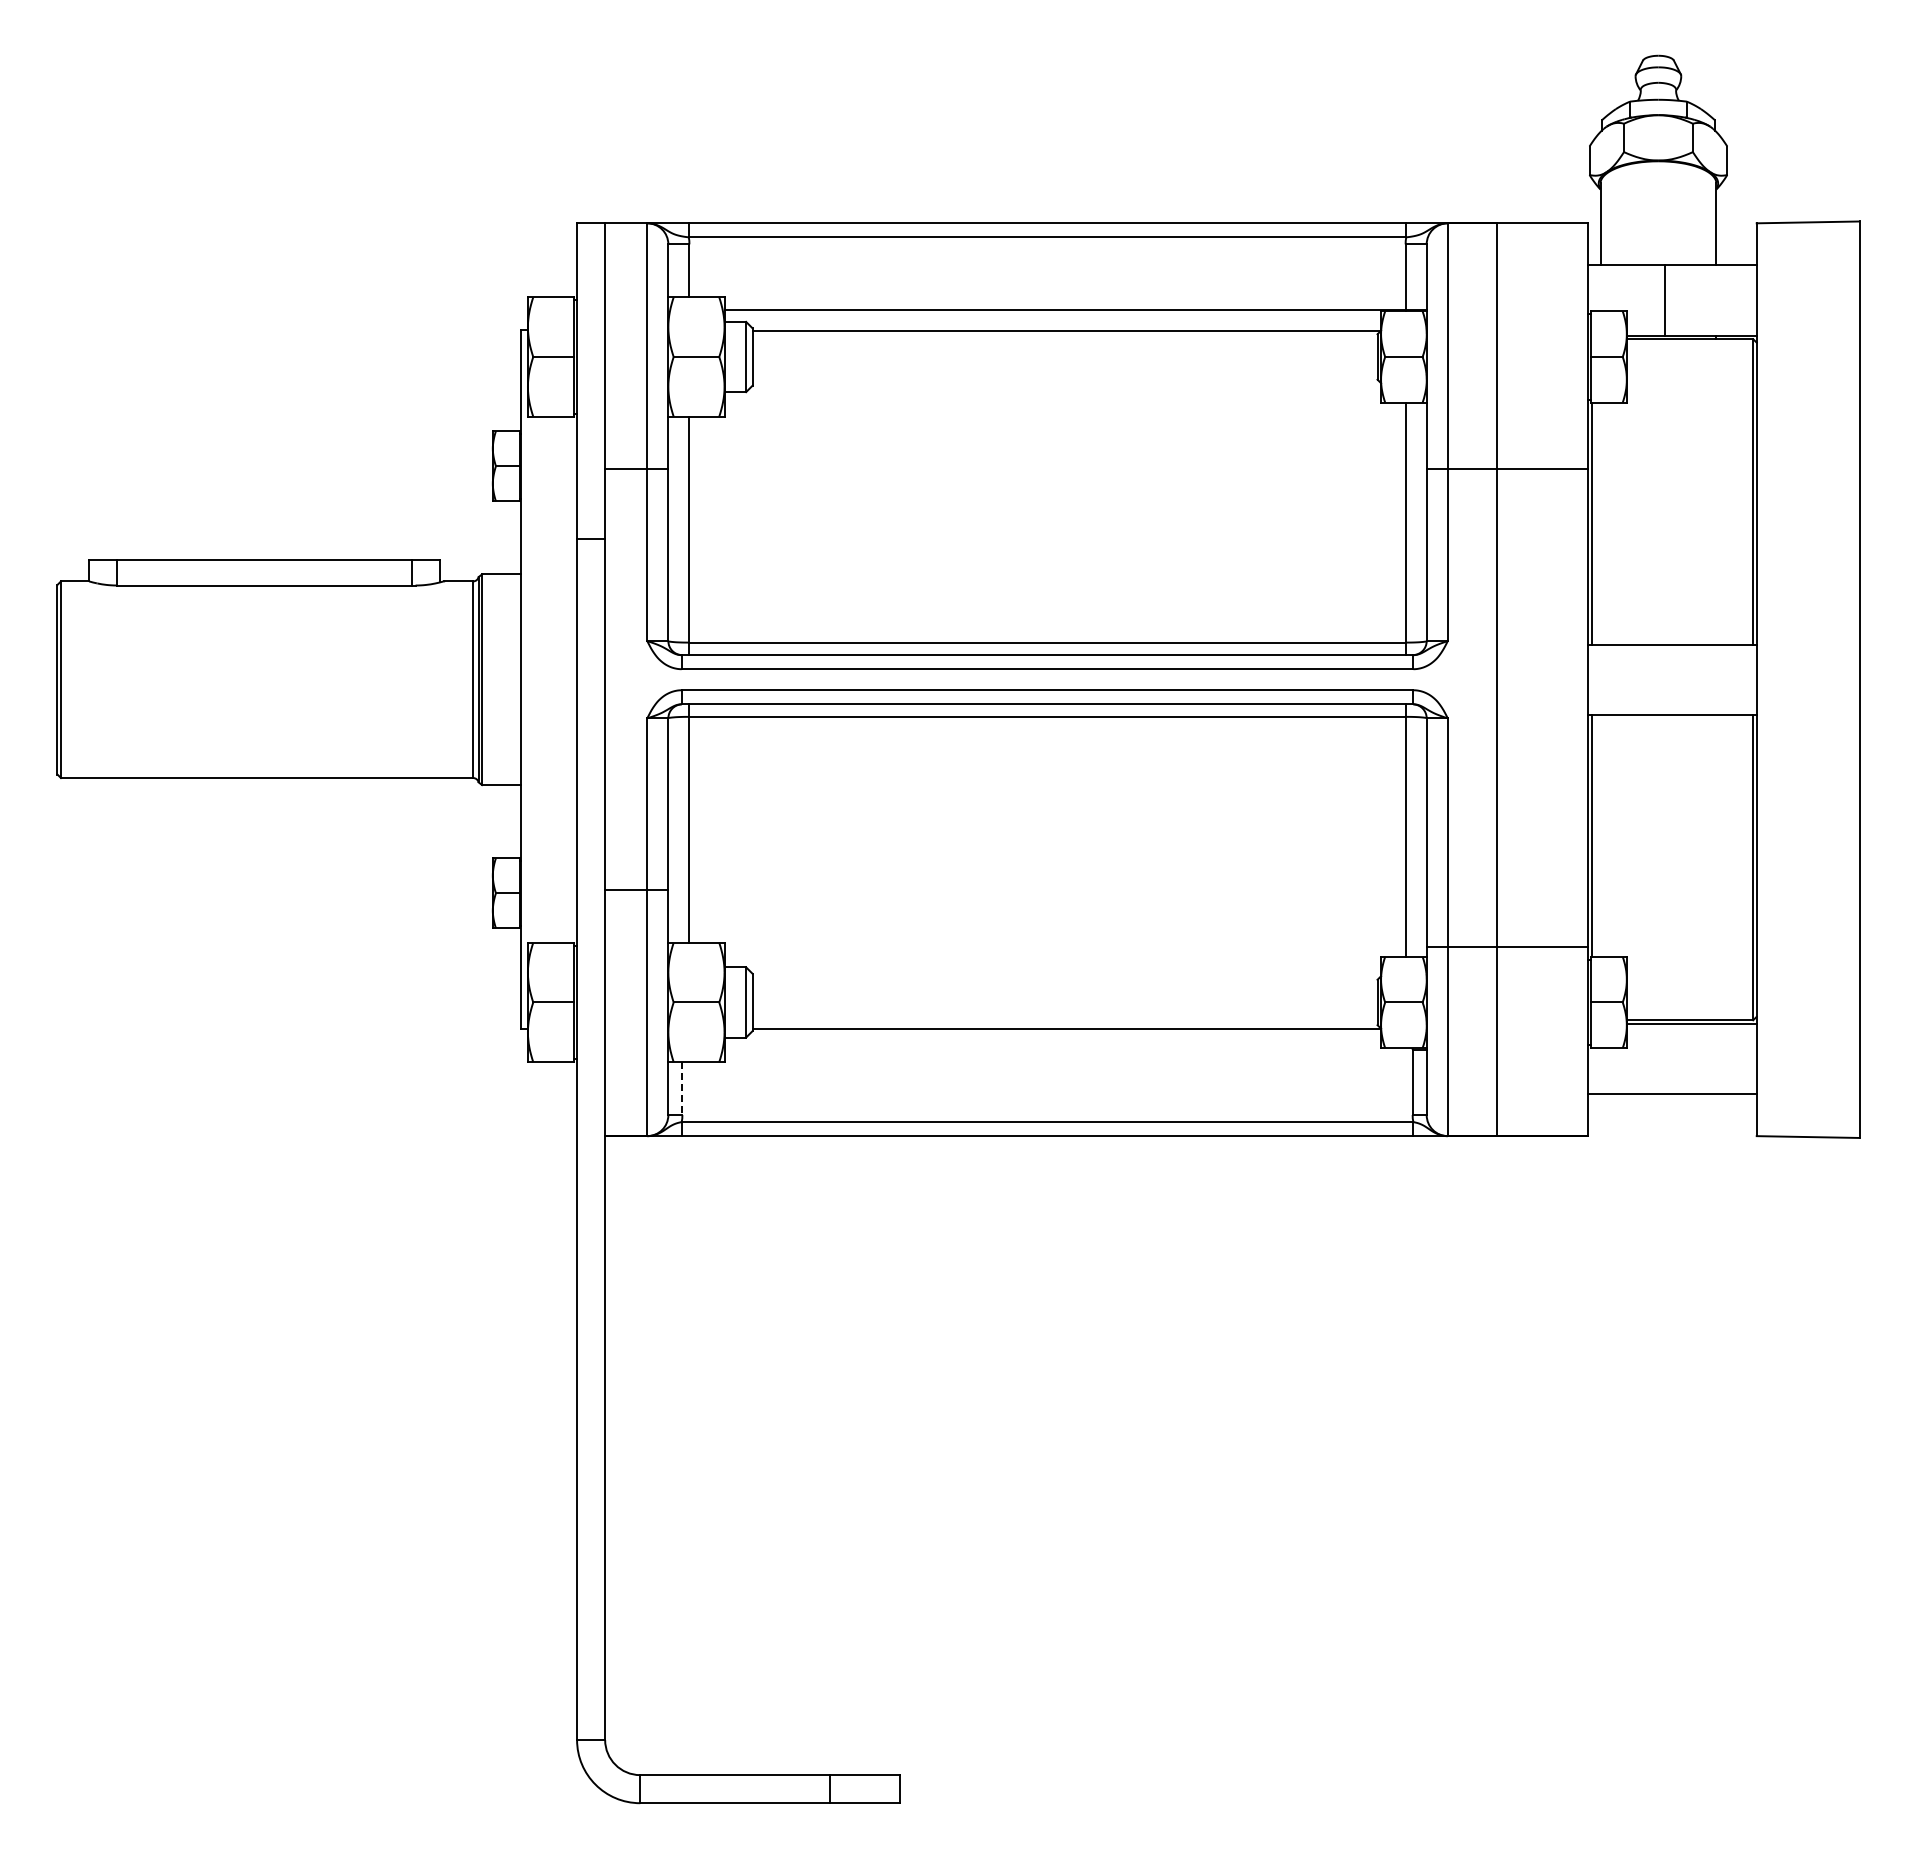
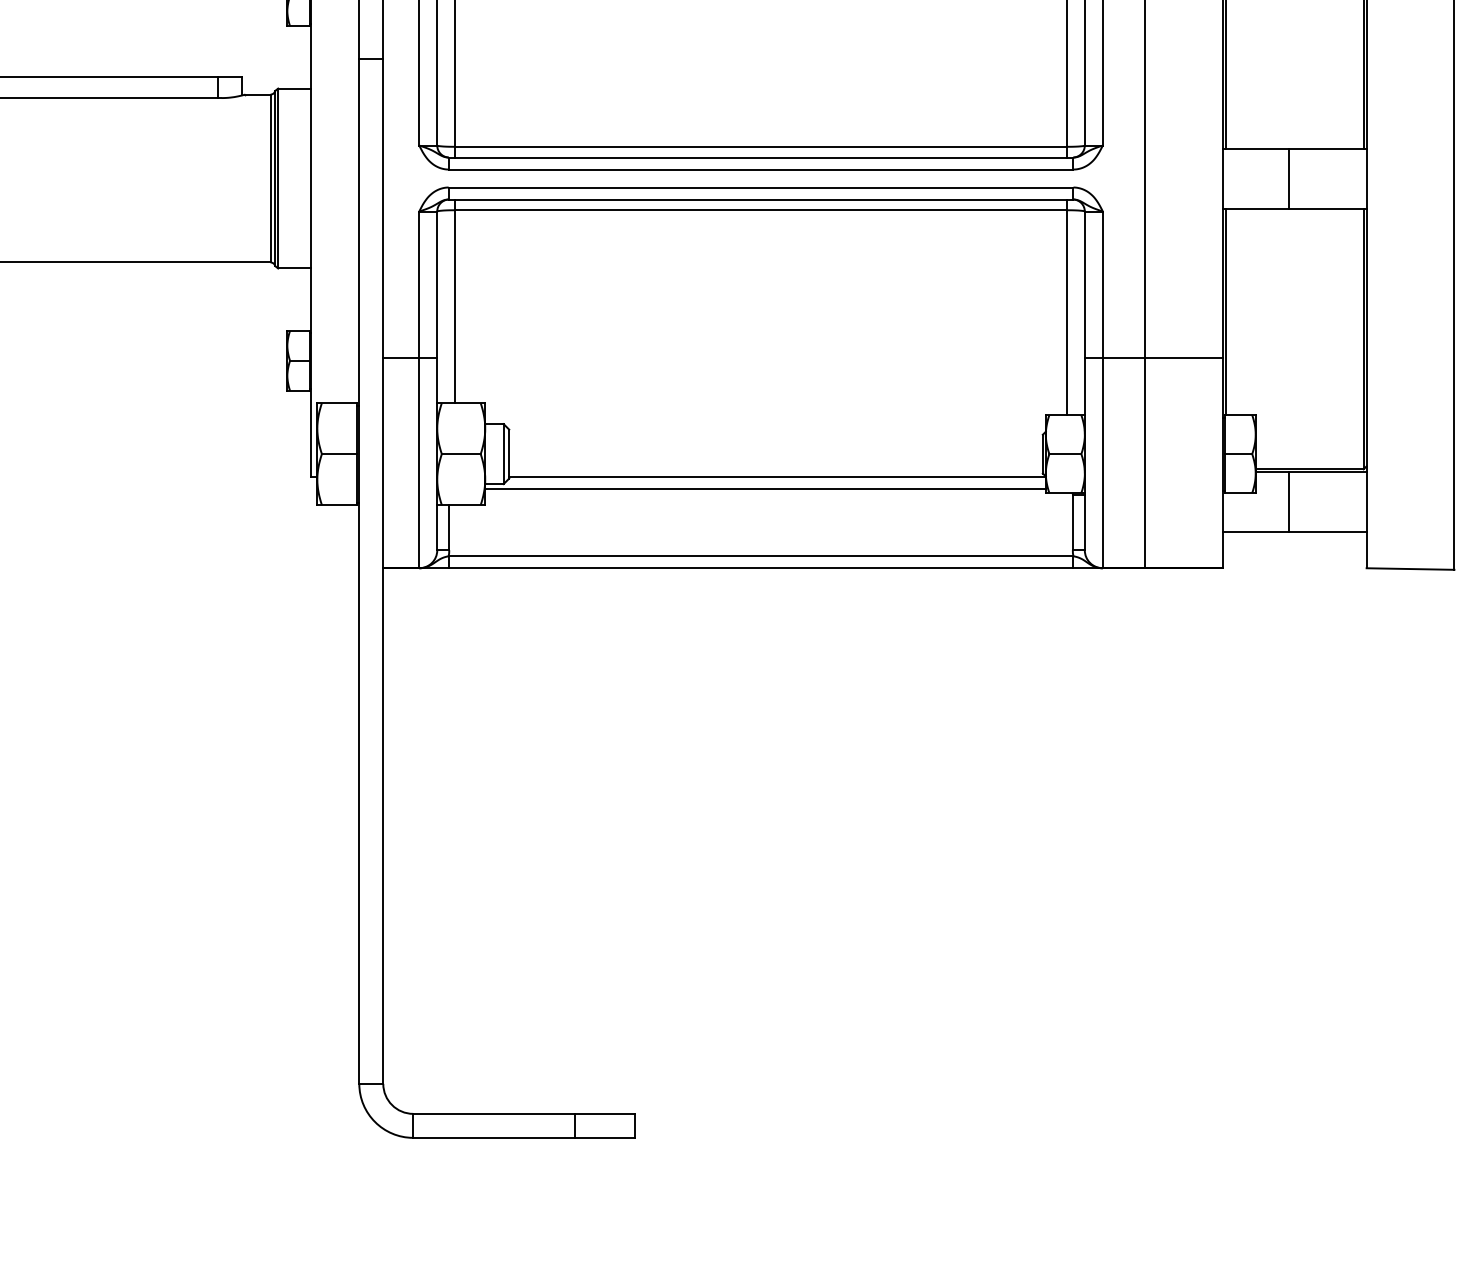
line: (1665, 679) -> (1288, 178), added
line: (1507, 947) -> (1153, 358), moved
line: (1052, 1042) -> (765, 488), added
line: (1665, 1058) -> (1288, 501), added
line: (682, 1089) -> (449, 528), dashed -> solid

